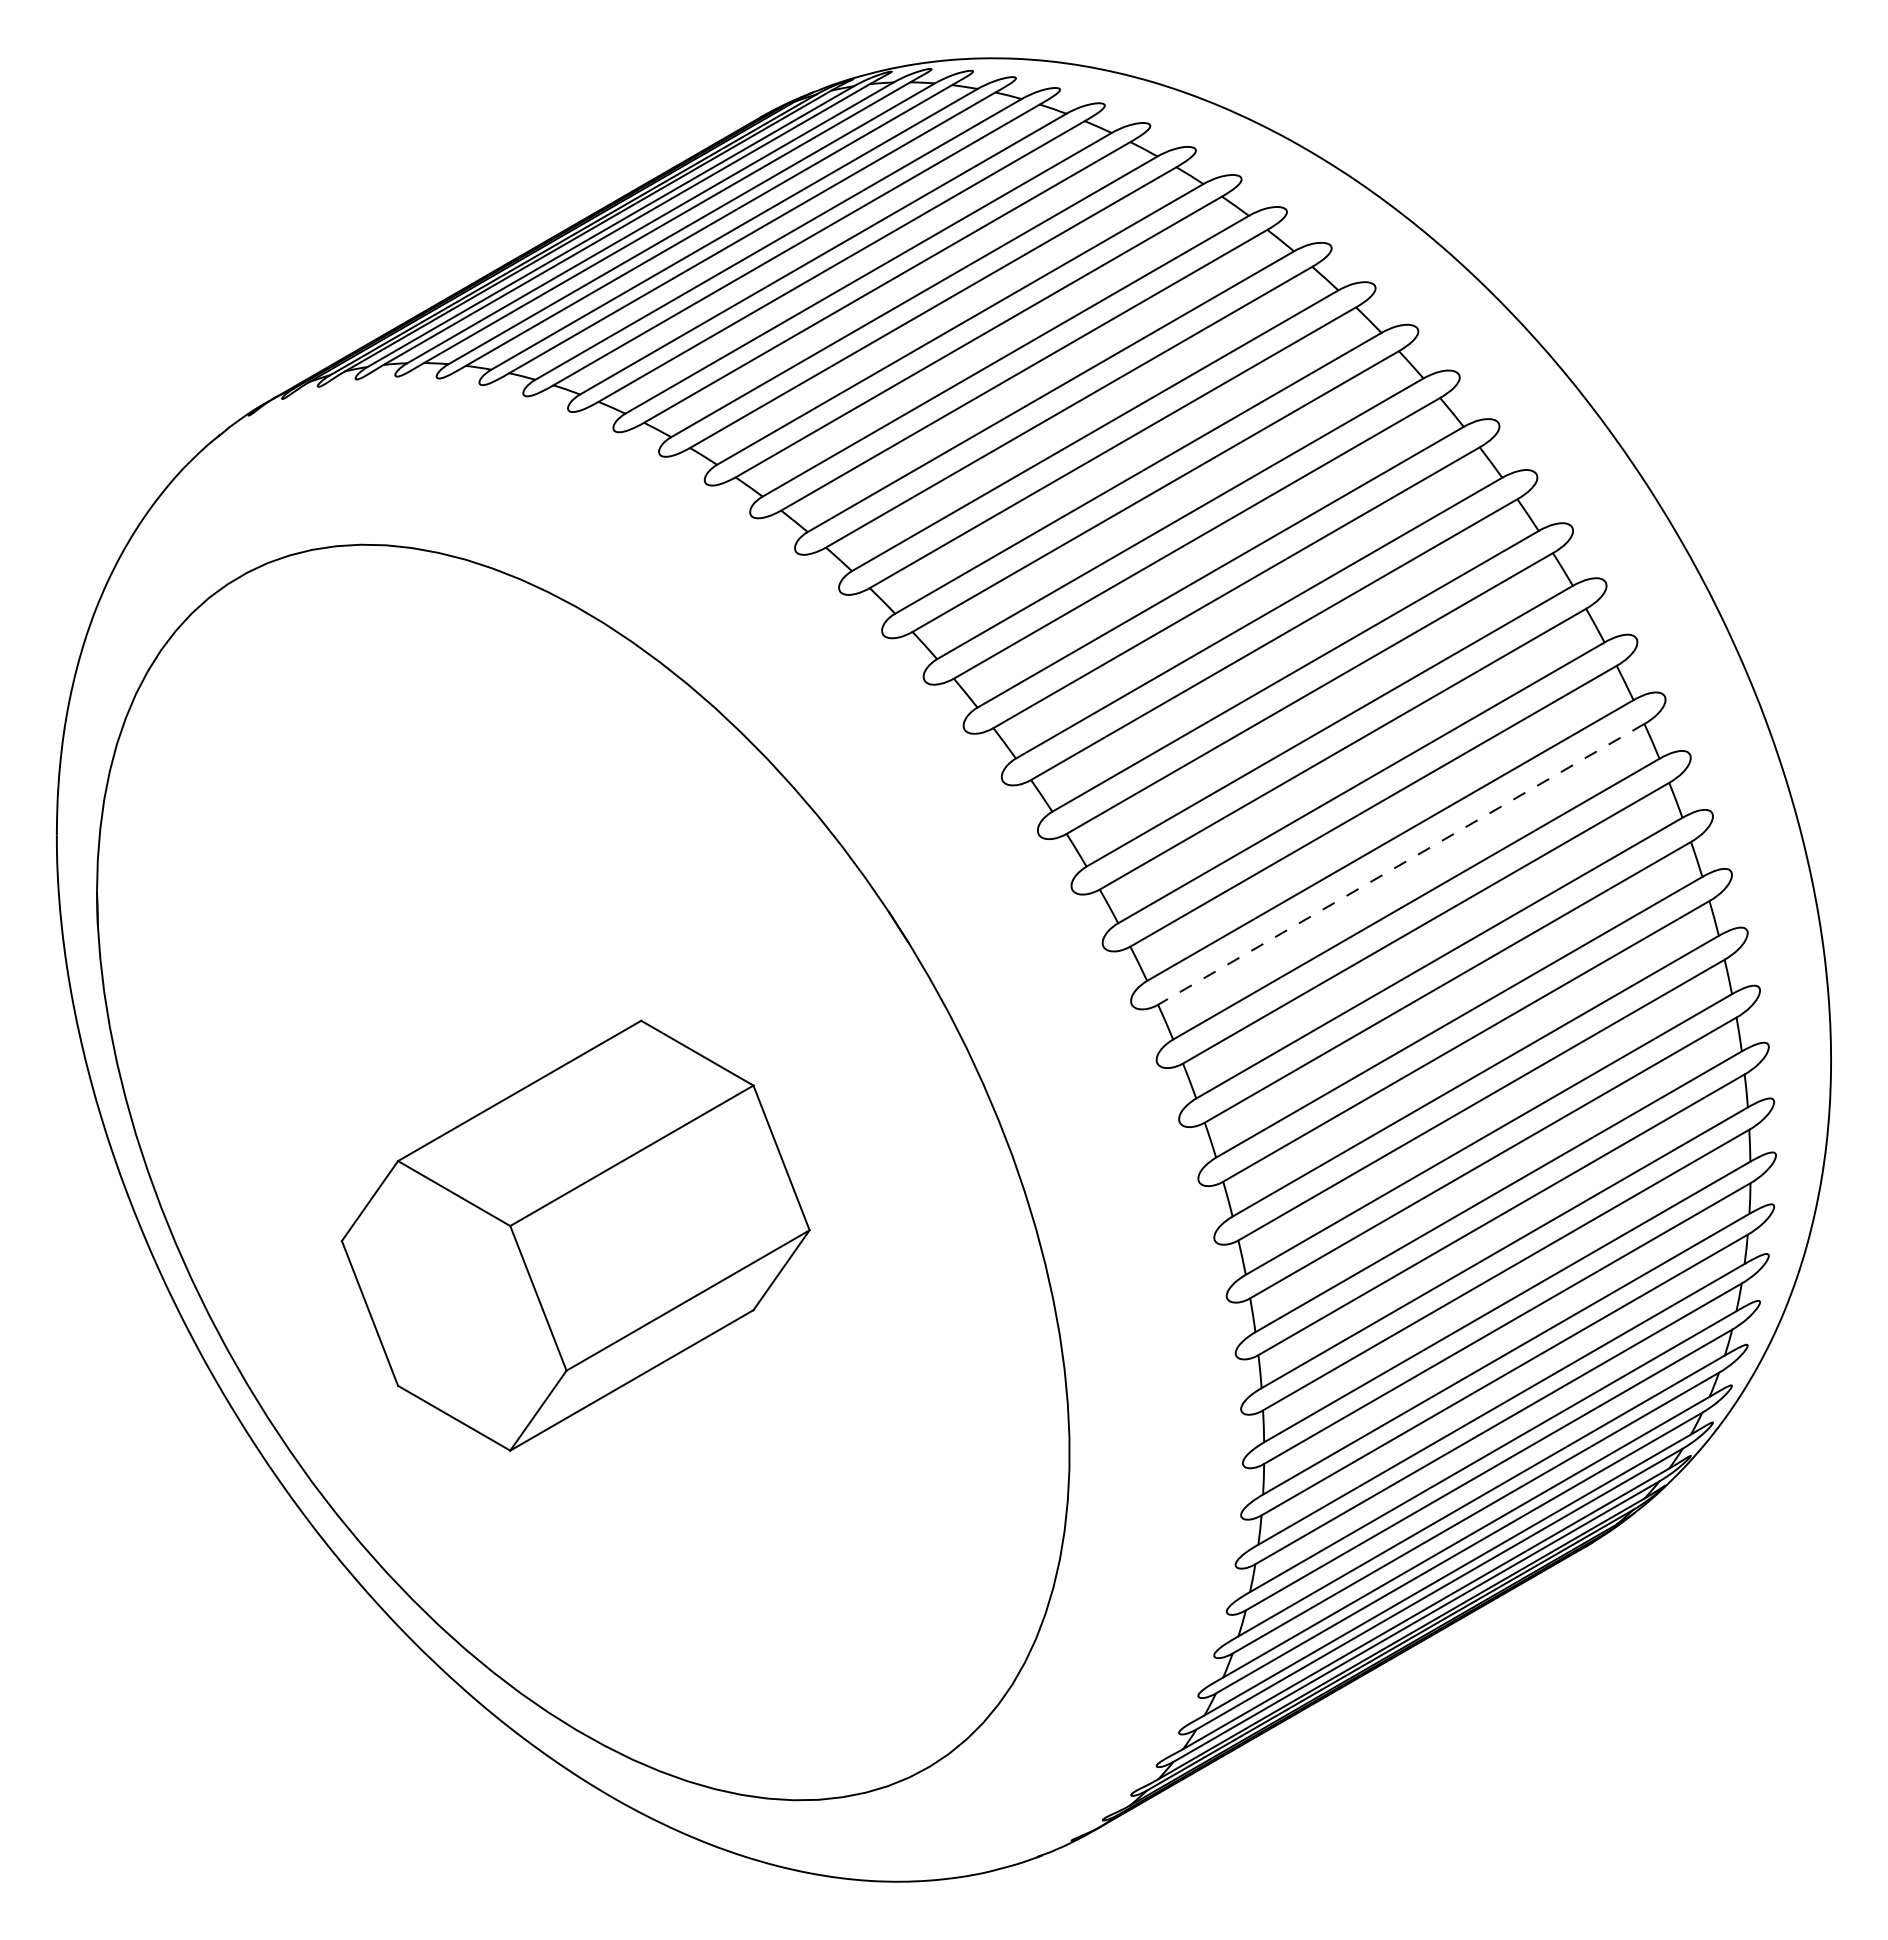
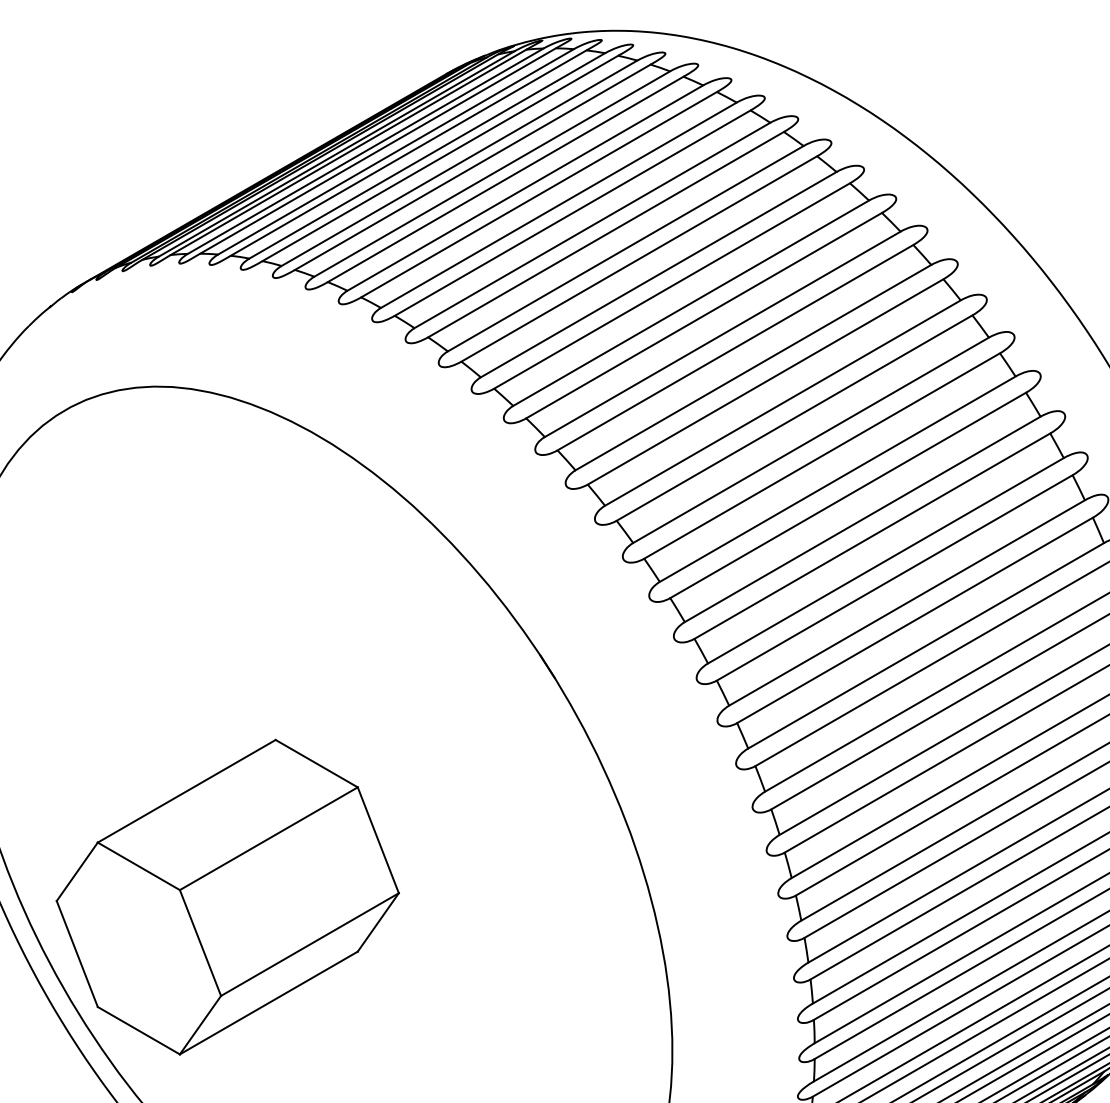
line: (1401, 864) -> (915, 620), dashed -> solid
part: (575, 1235) -> (227, 897), moved

